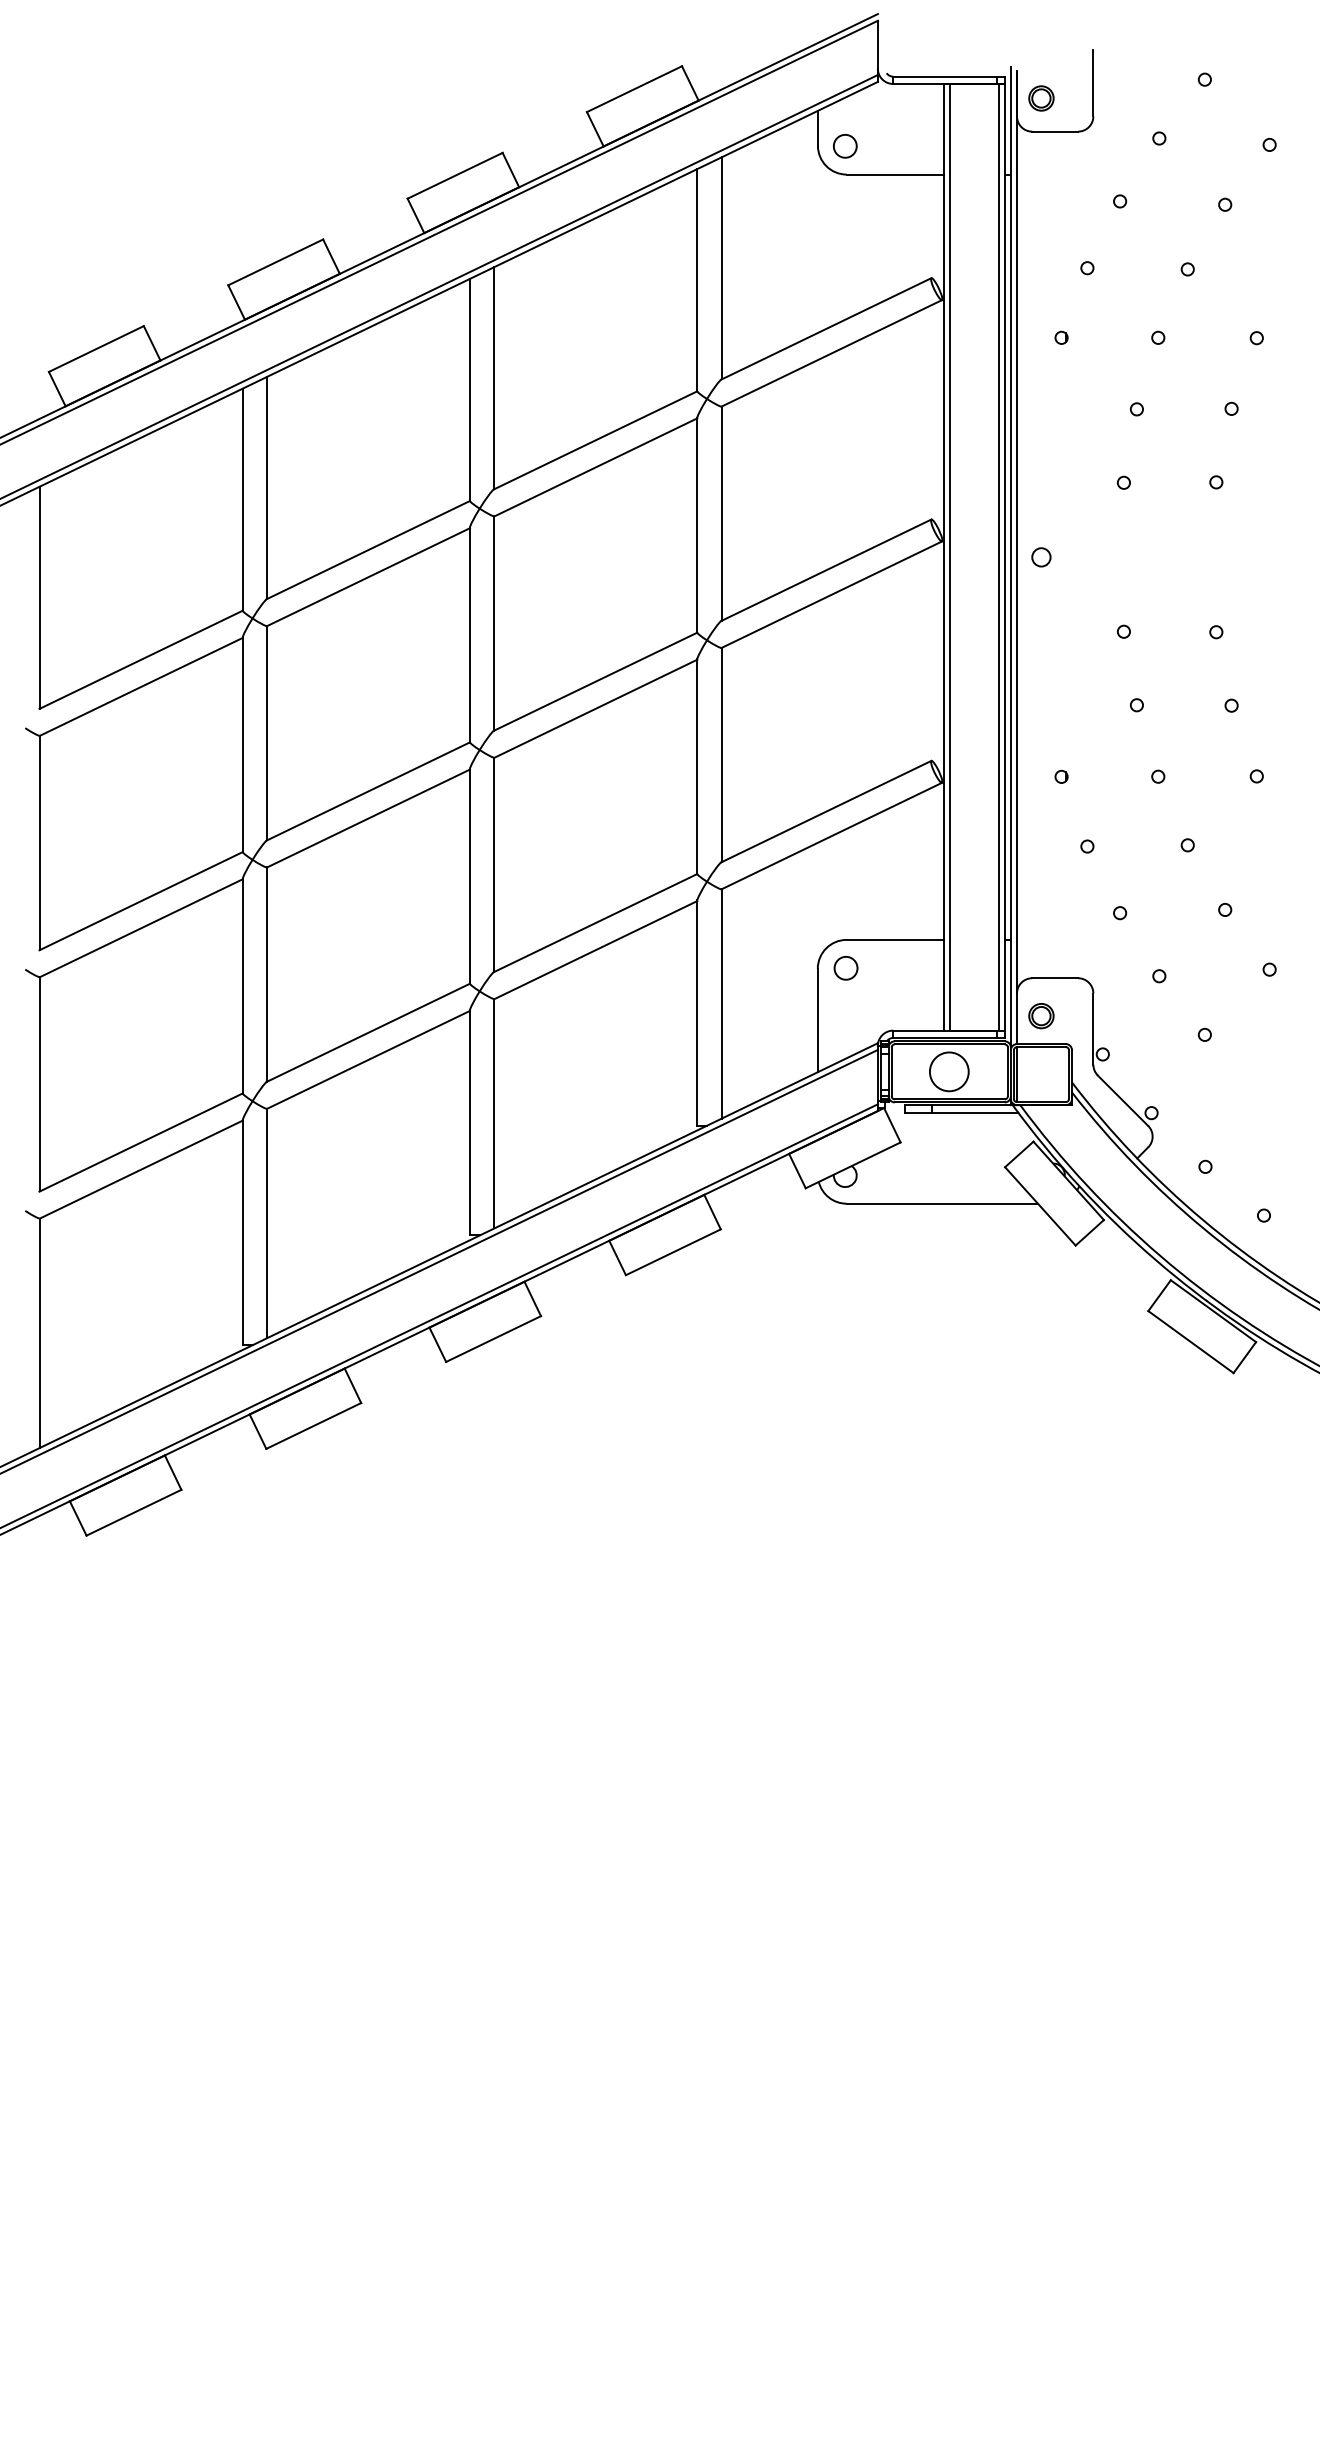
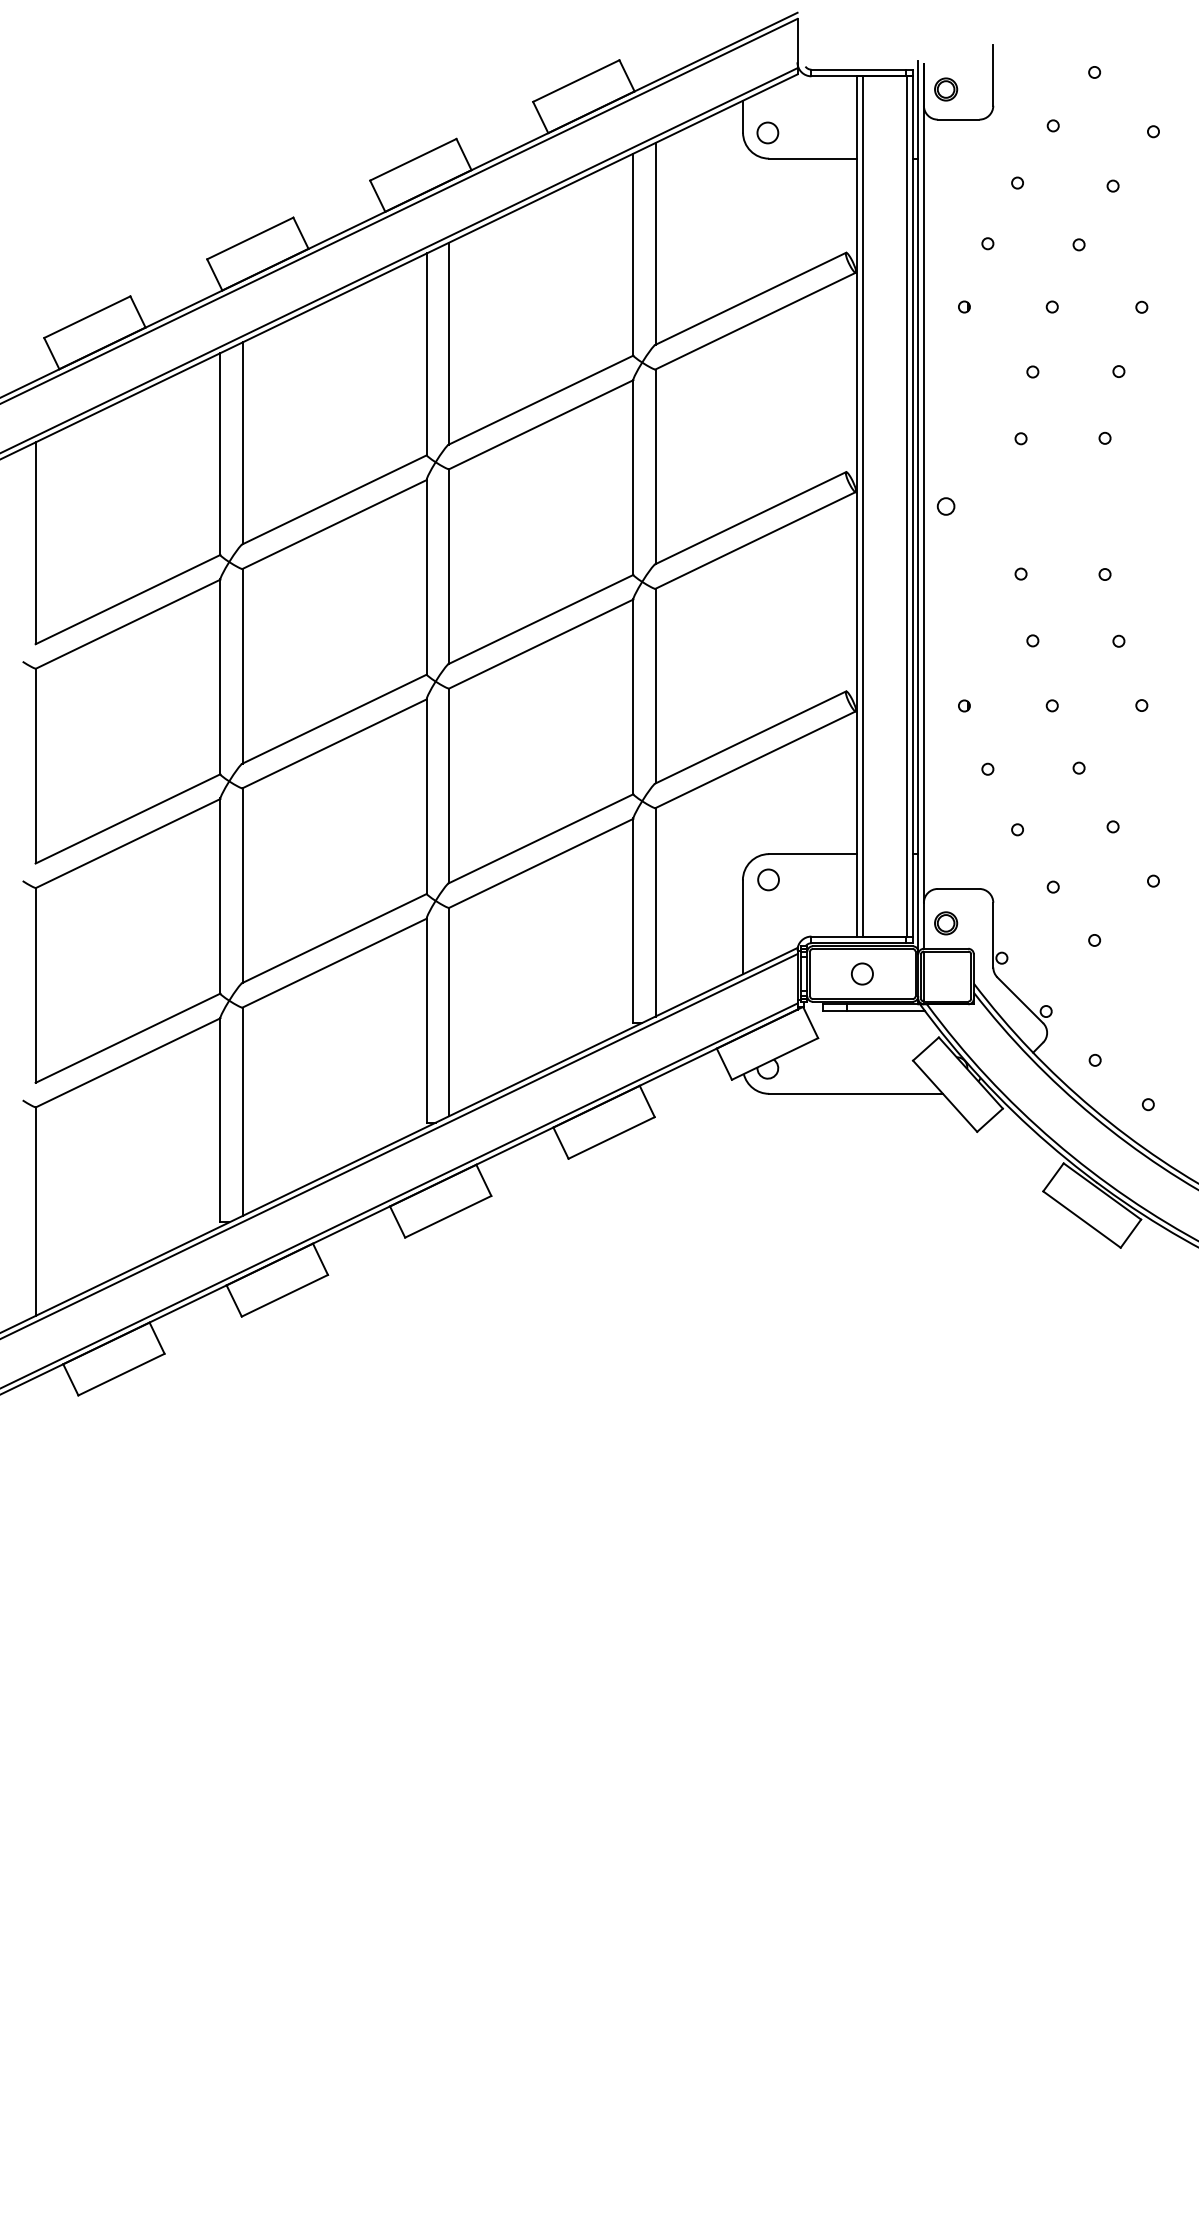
circle: (948, 1071) -> (861, 973), size x0.6

